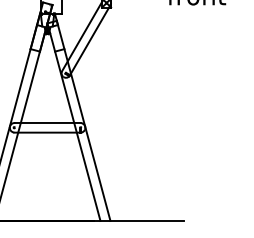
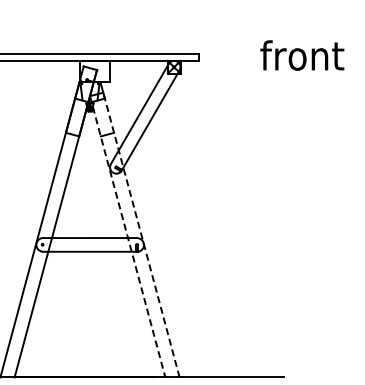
line: (83, 120) -> (141, 234), solid -> dashed
line: (73, 121) -> (127, 236), solid -> dashed

